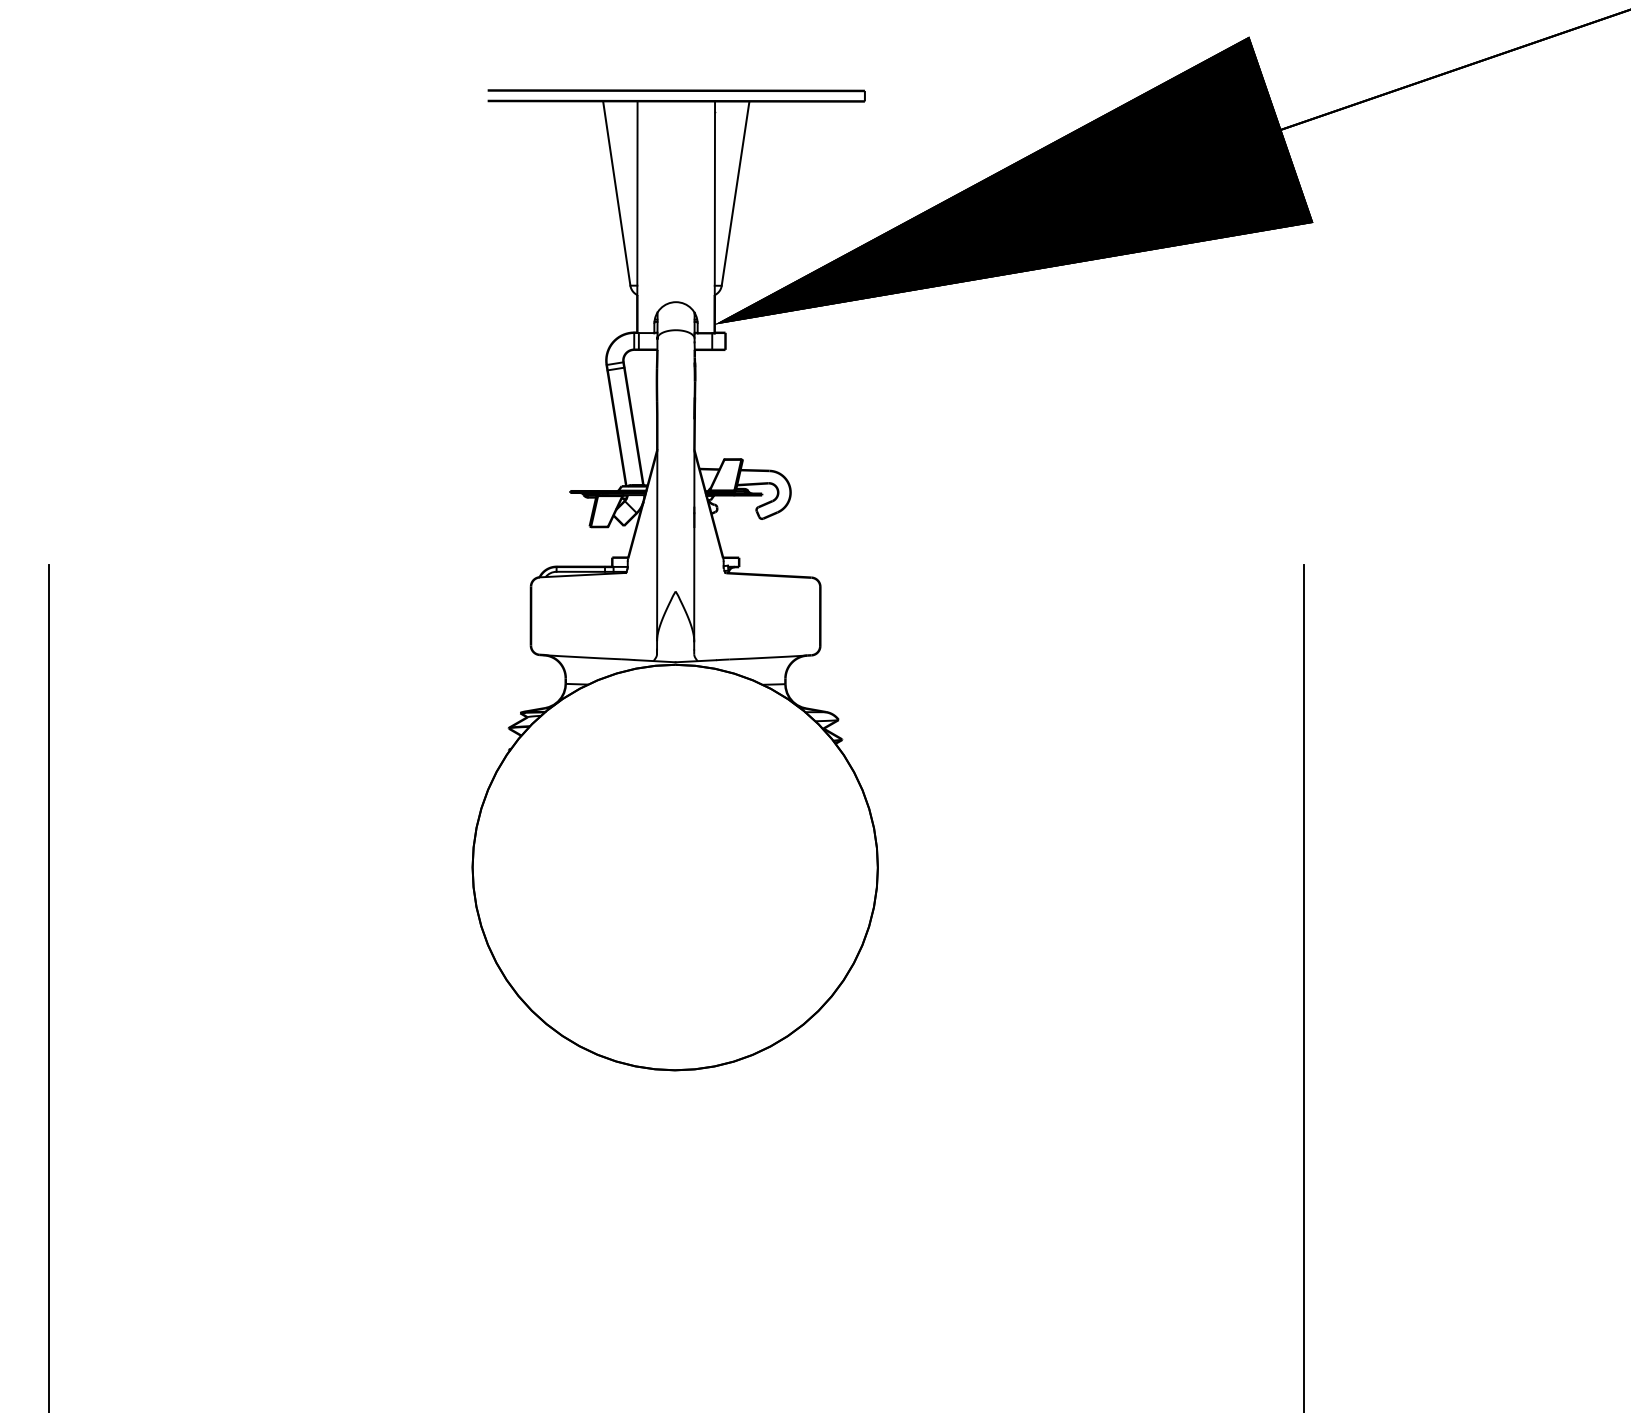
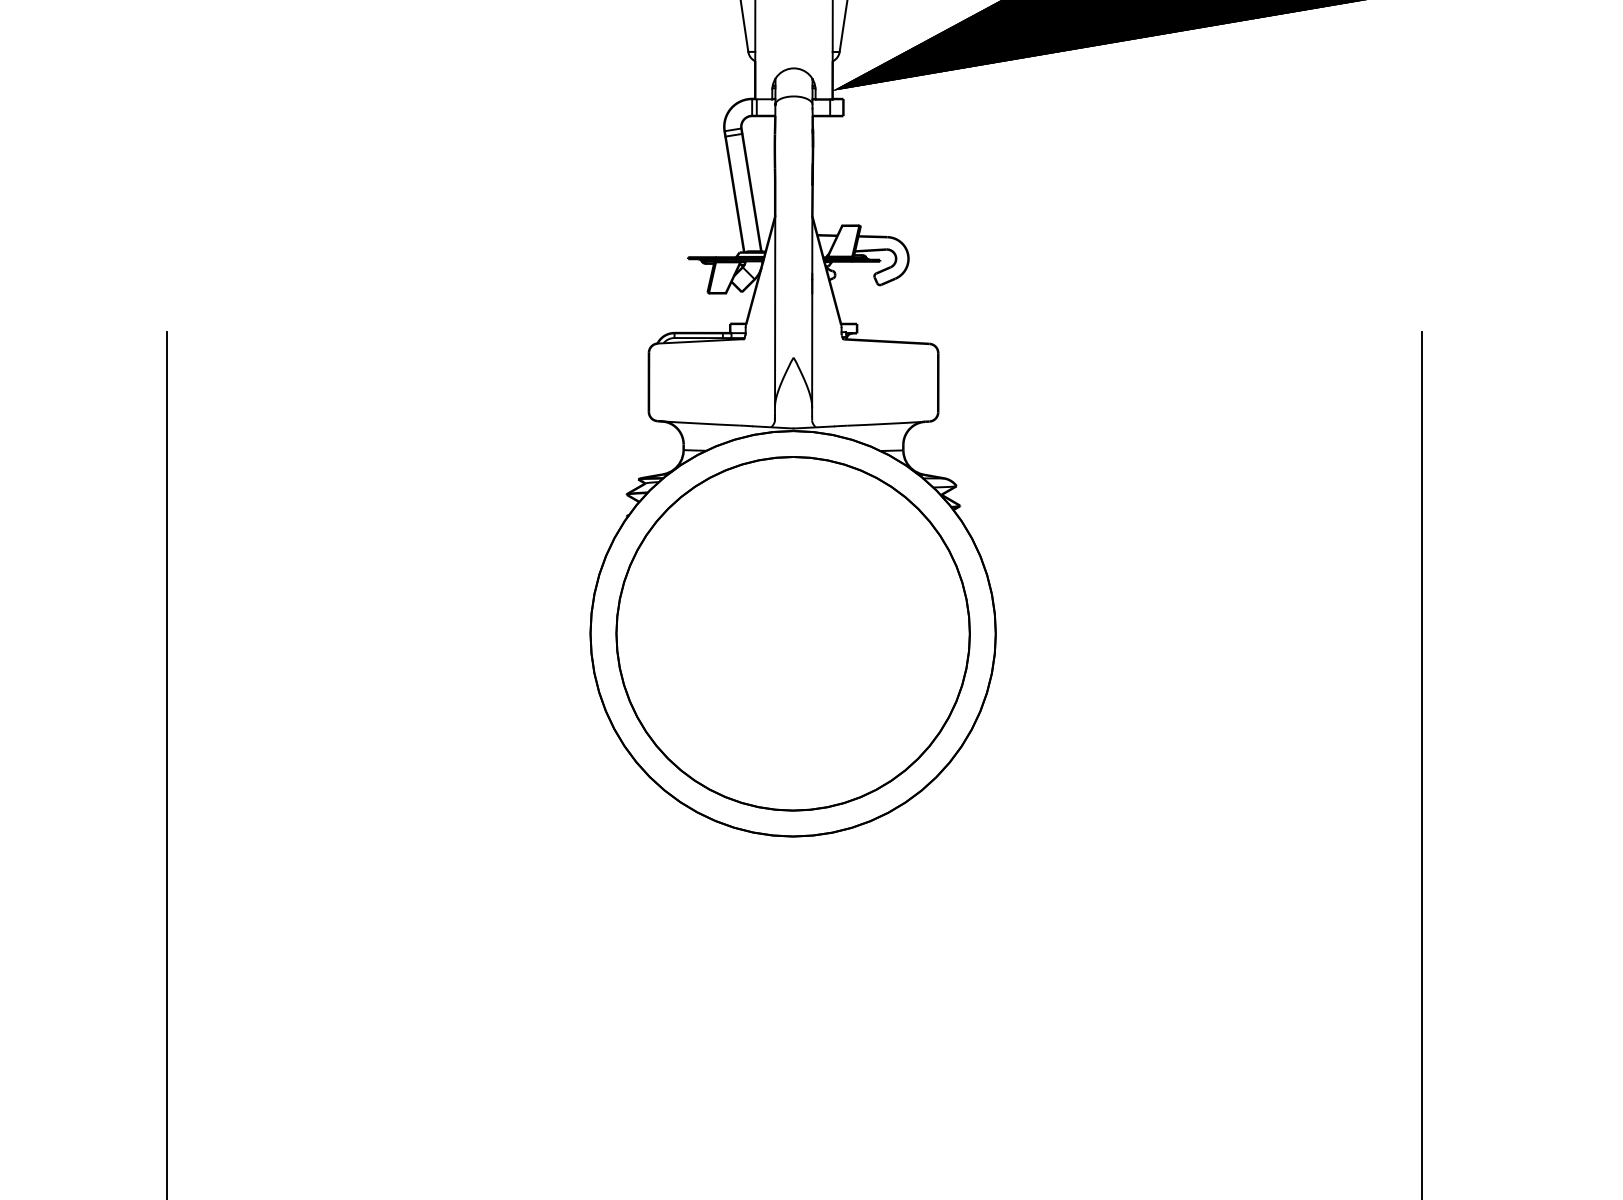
part: (674, 867) -> (792, 633), added

